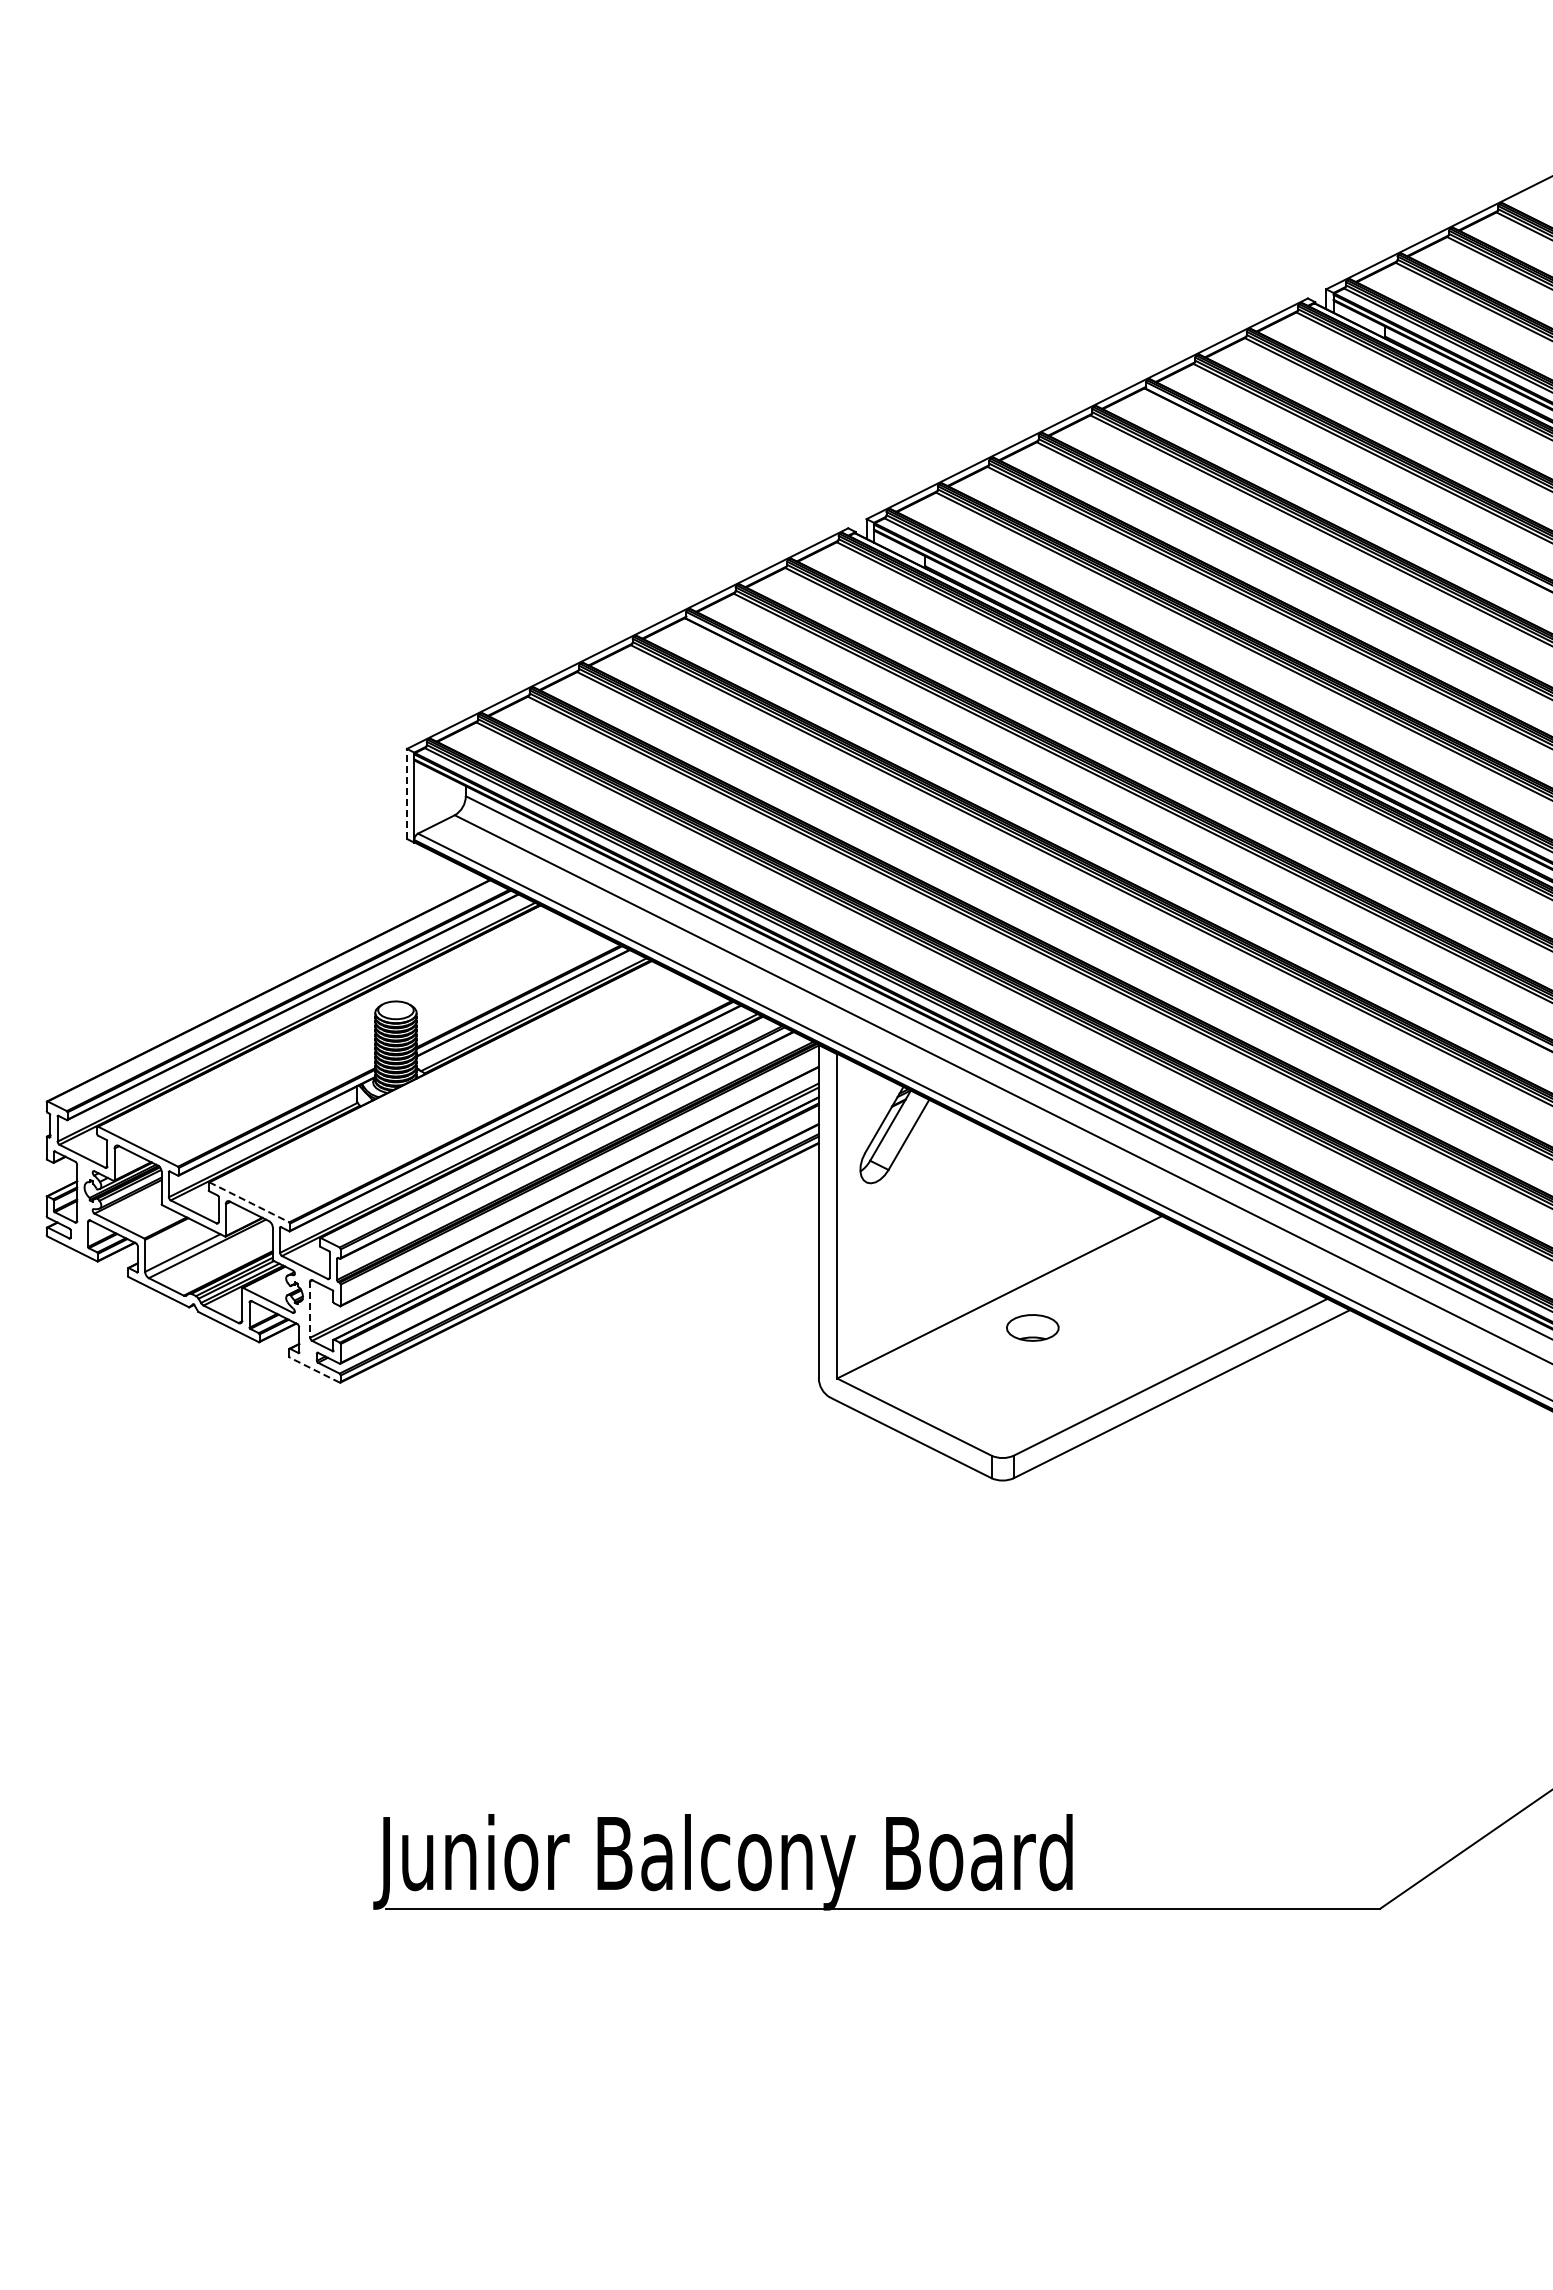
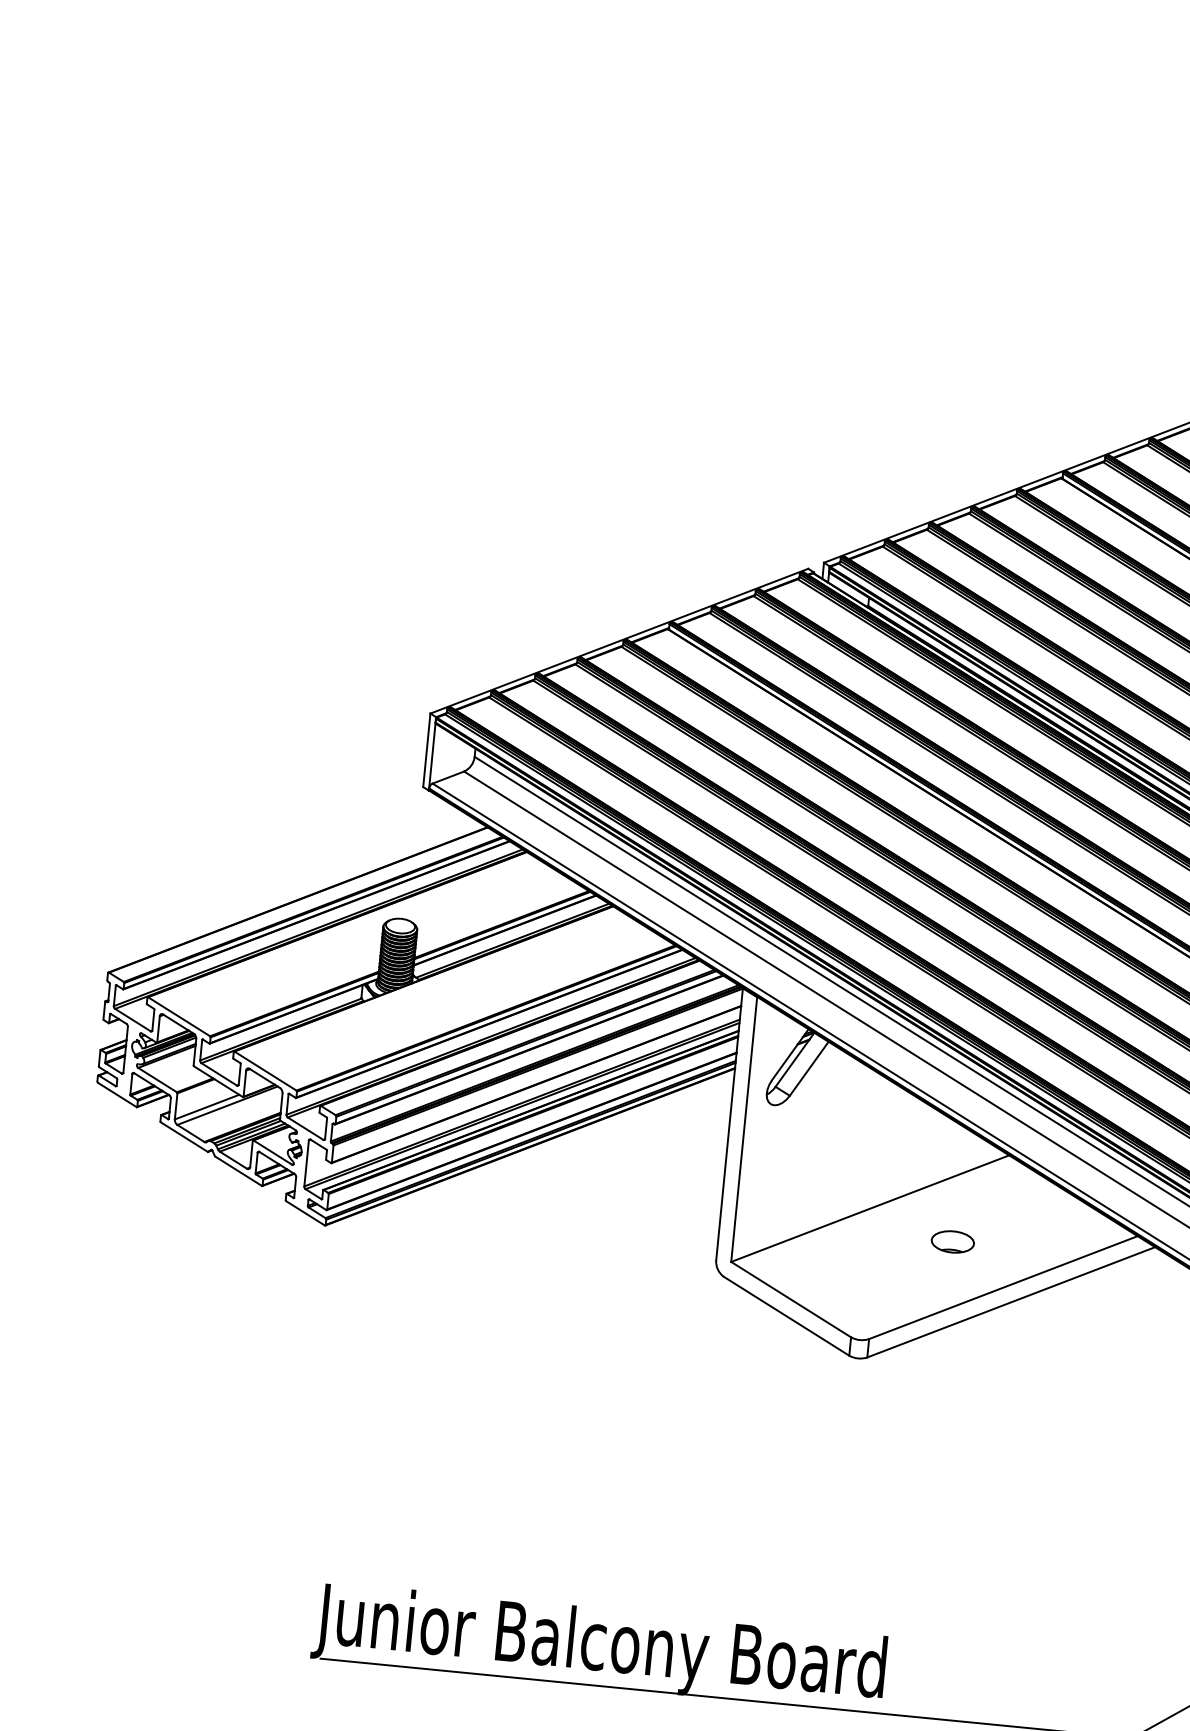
line: (407, 793) -> (427, 749), dashed -> solid
line: (249, 1202) -> (265, 1071), dashed -> solid
line: (310, 1310) -> (306, 1164), dashed -> solid
part: (1032, 1327) -> (952, 1241), moved
line: (314, 1370) -> (305, 1213), dashed -> solid

